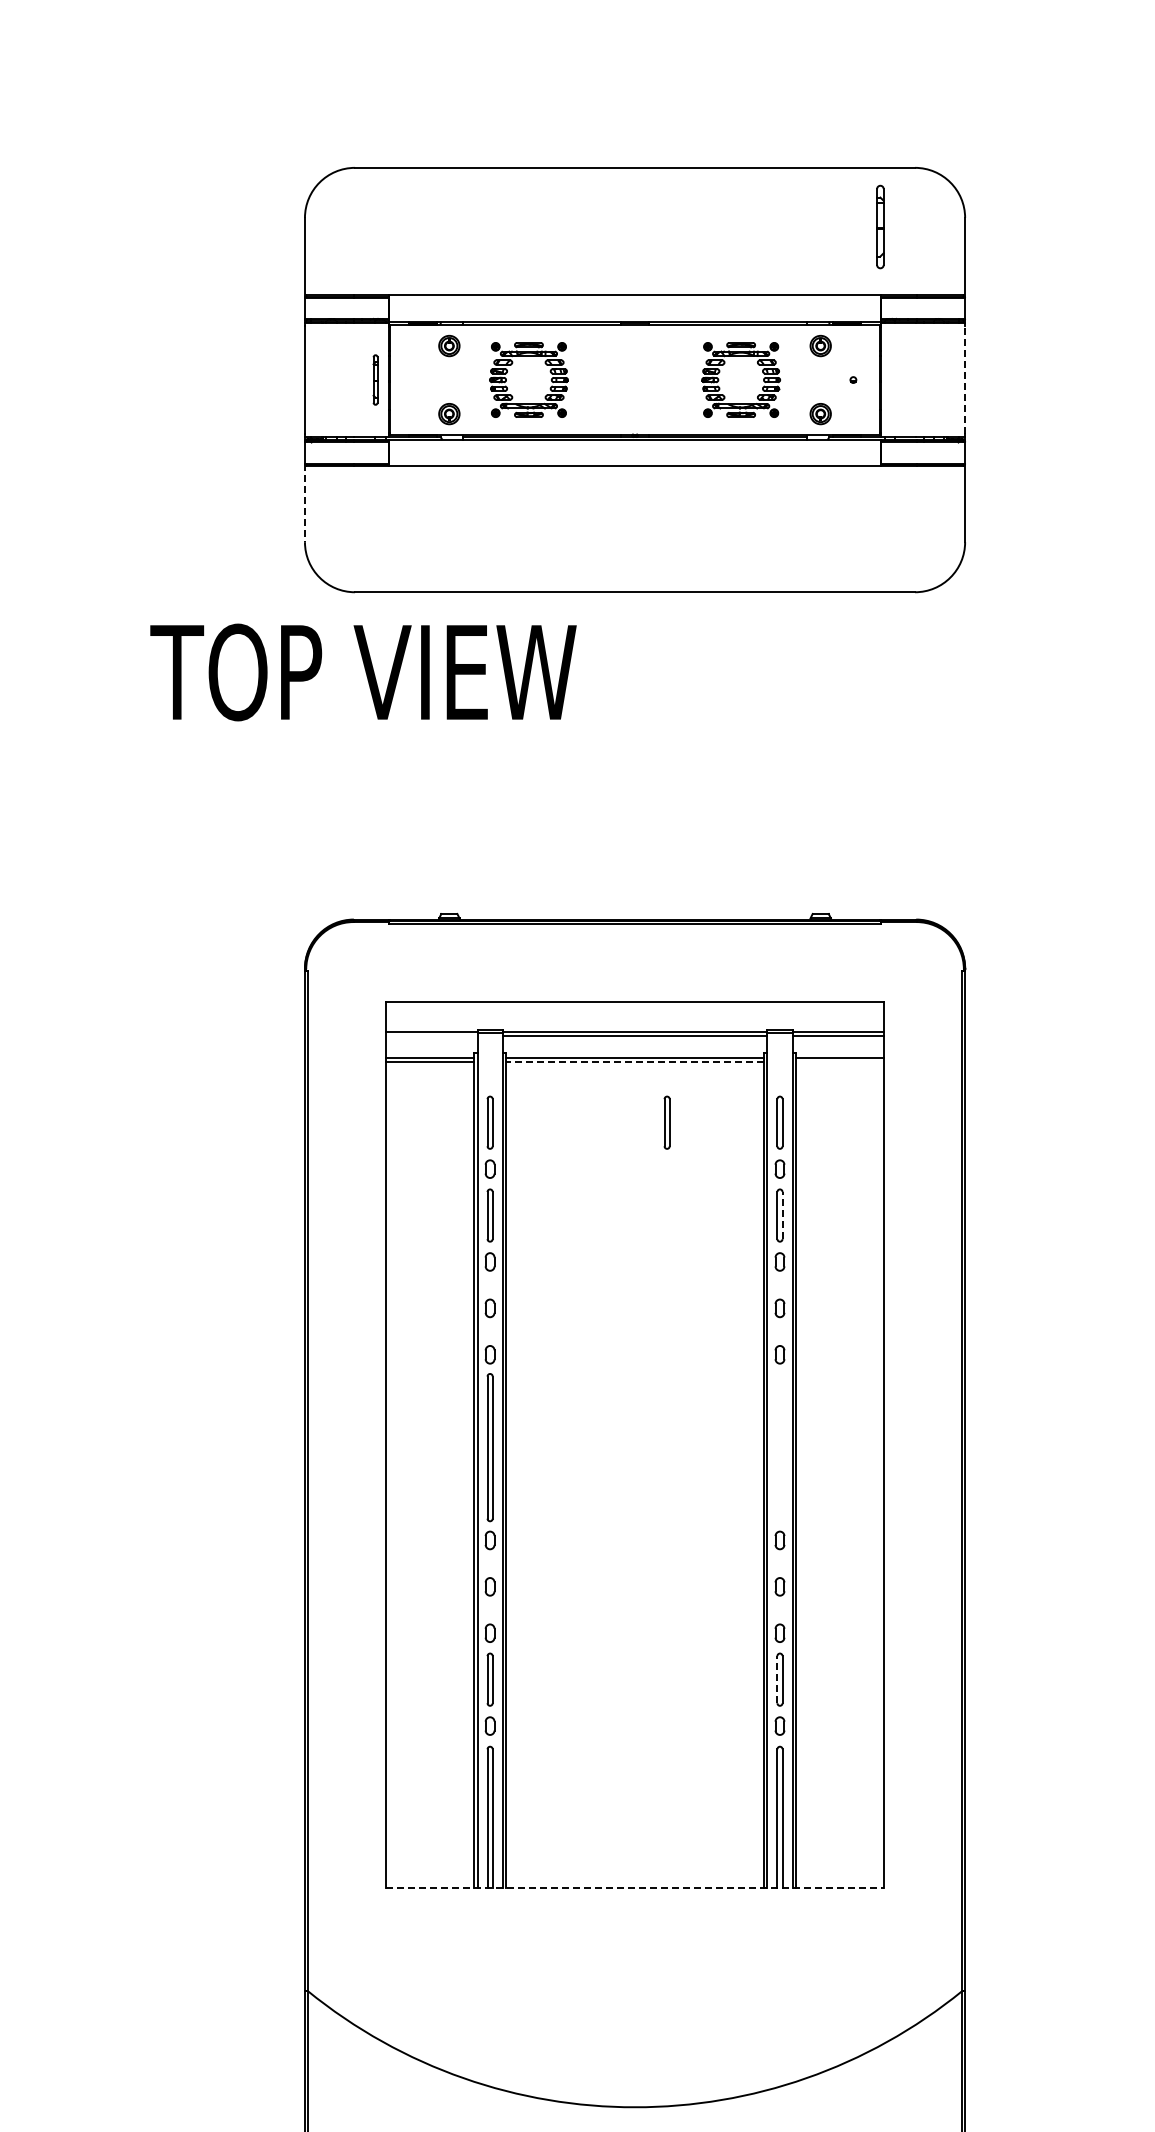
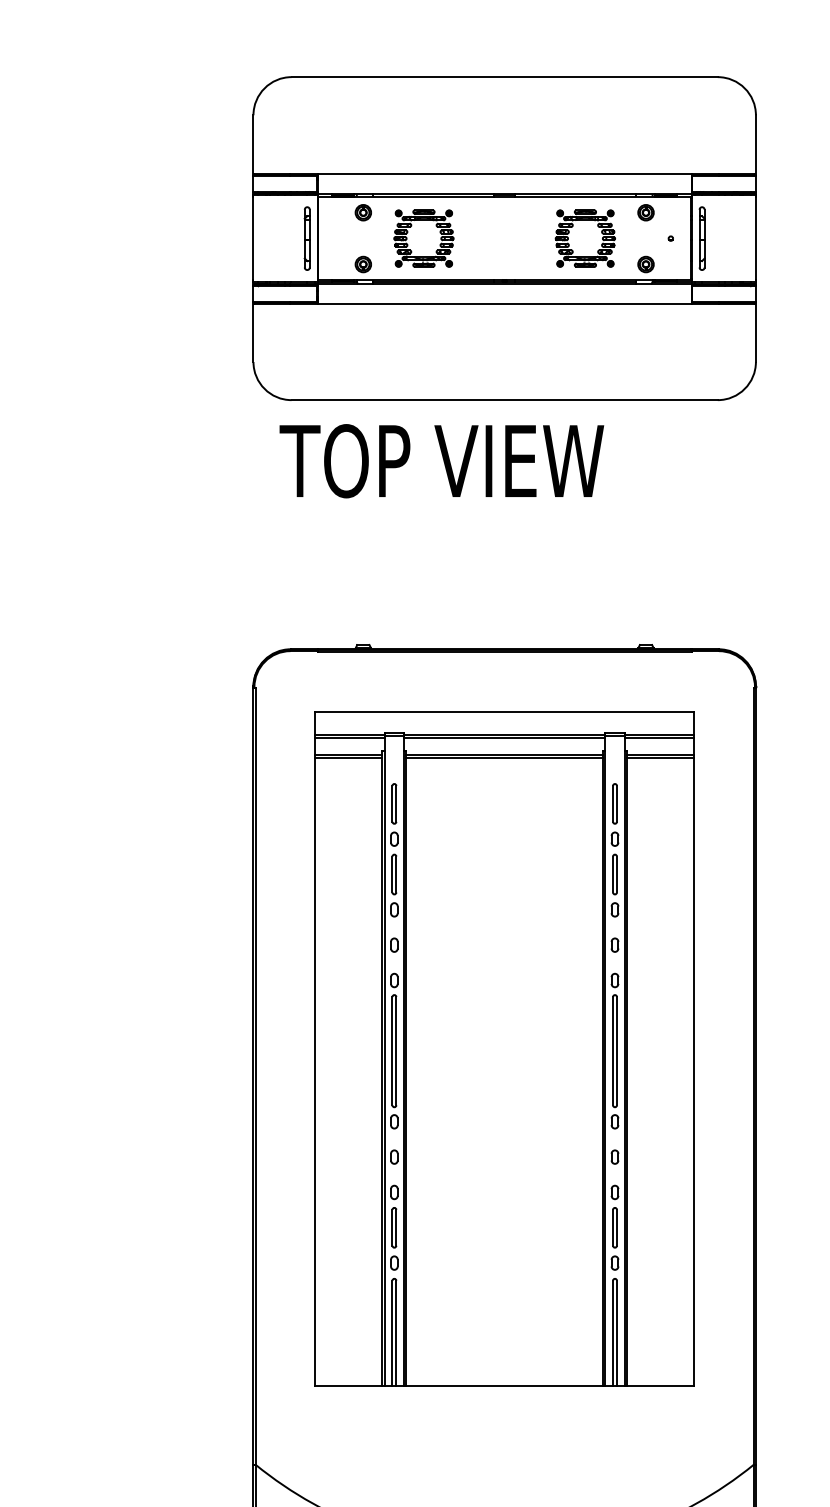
part: (880, 226) -> (702, 238), moved
part: (375, 379) -> (307, 238), size x1.67
line: (965, 379) -> (756, 238), dashed -> solid
line: (304, 503) -> (253, 332), dashed -> solid
text: (363, 672) -> (441, 461), moved
line: (431, 1035) -> (349, 737), added
line: (634, 1062) -> (504, 758), dashed -> solid
line: (839, 1062) -> (660, 758), added
part: (666, 1122) -> (528, 803), removed
line: (782, 1215) -> (616, 874), dashed -> solid
part: (779, 1447) -> (614, 1051), added
line: (777, 1679) -> (613, 1227), dashed -> solid
line: (635, 1888) -> (505, 1386), dashed -> solid

